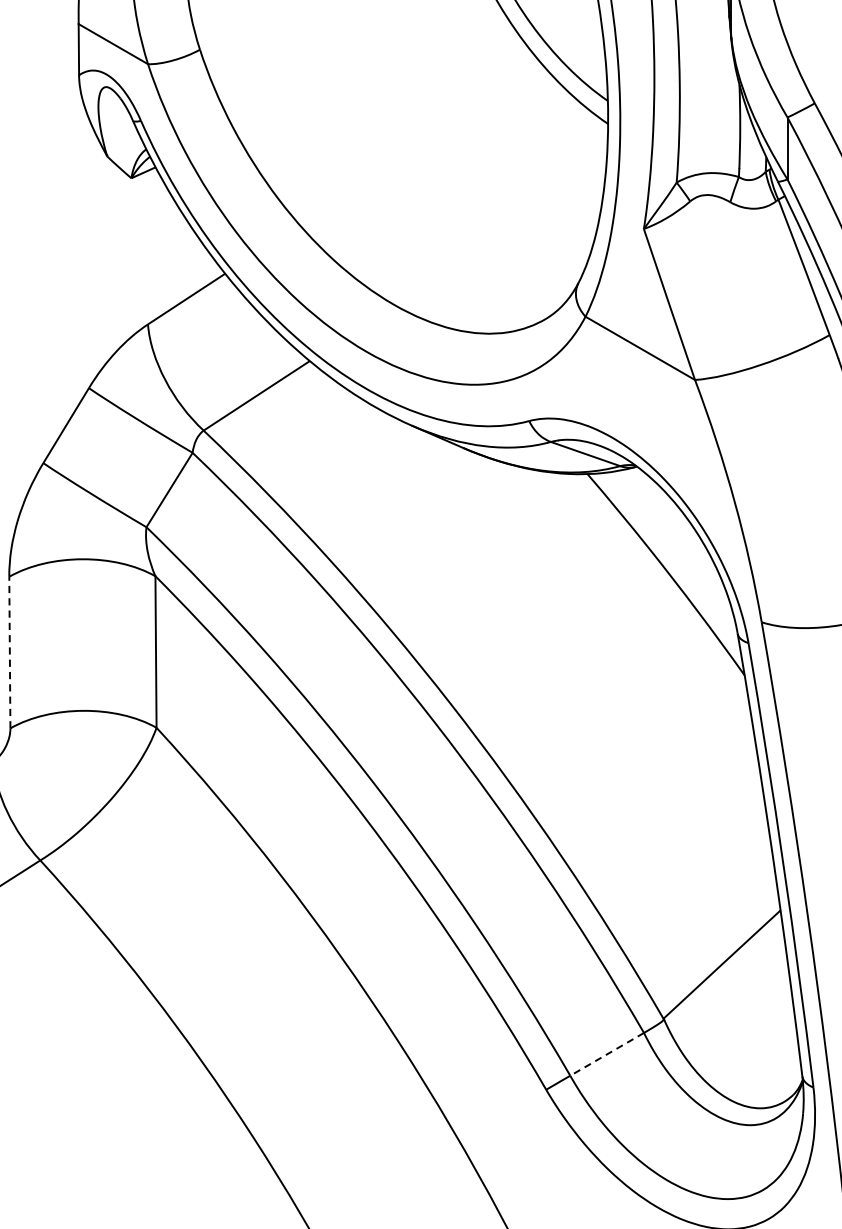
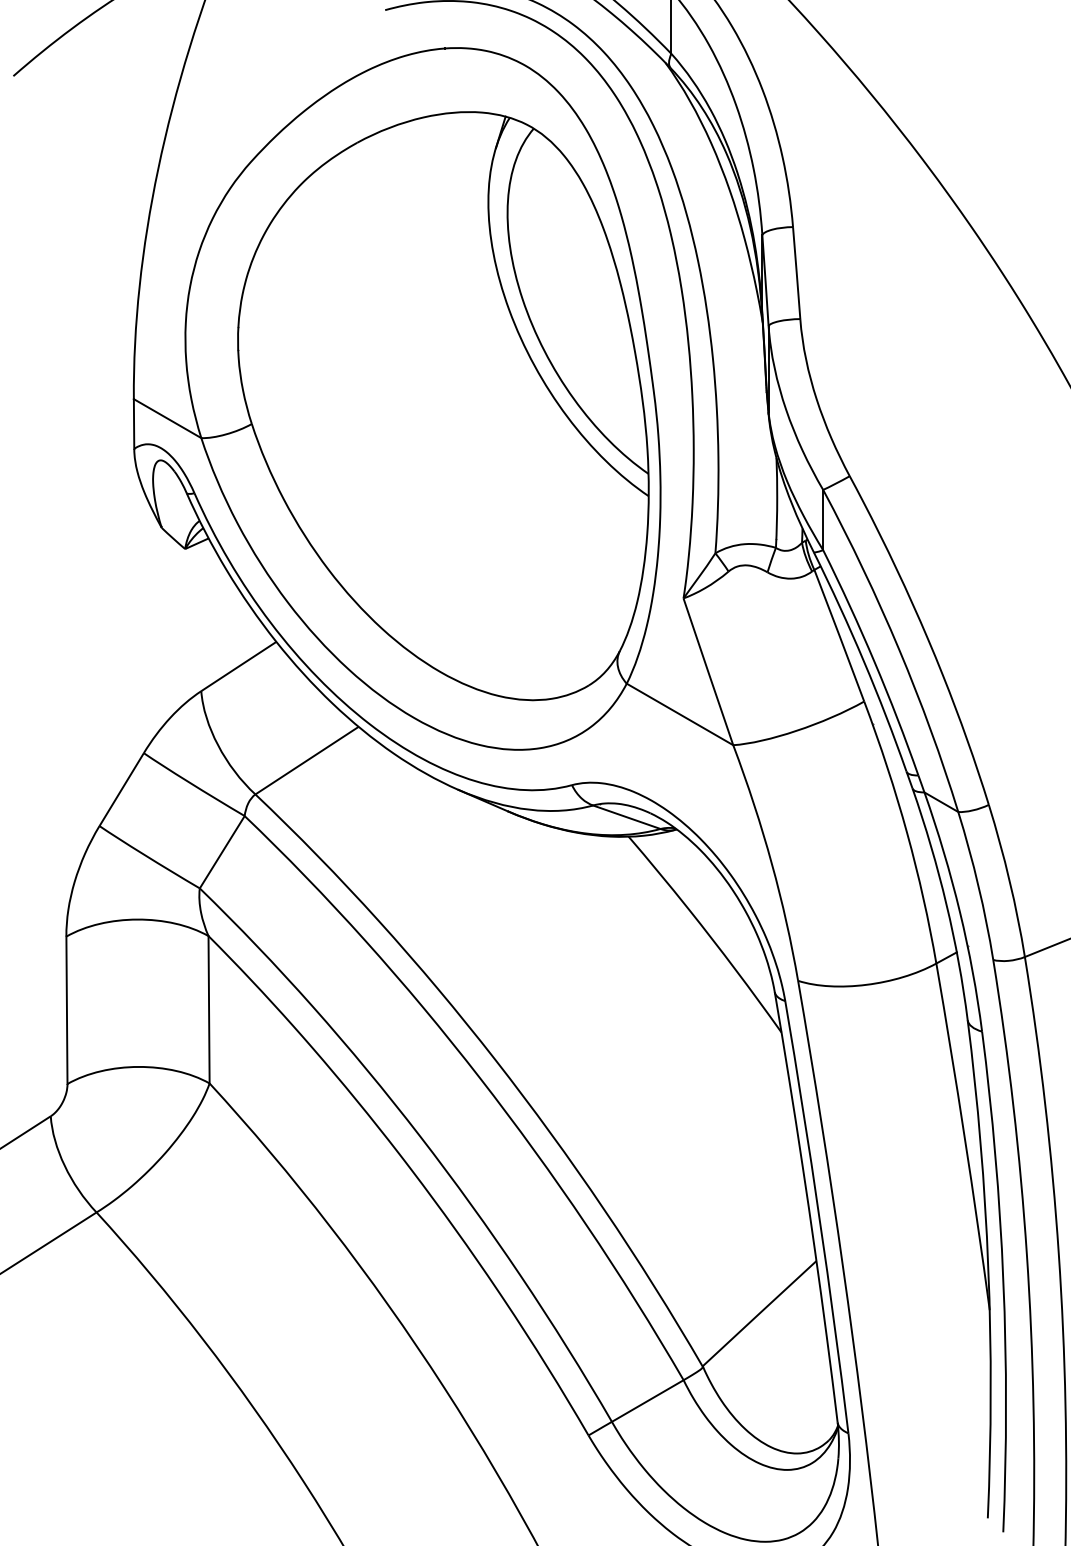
line: (9, 652) -> (66, 1010), dashed -> solid
line: (606, 1054) -> (647, 1401), dashed -> solid

